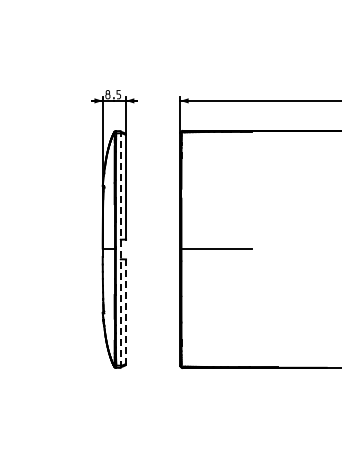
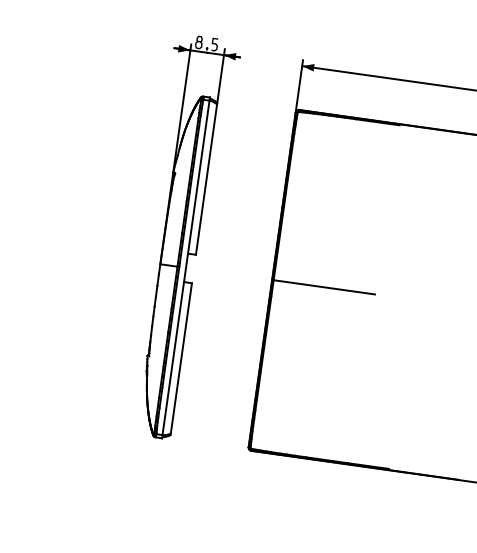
line: (120, 248) -> (186, 266), dashed -> solid
line: (126, 312) -> (181, 359), dashed -> solid

